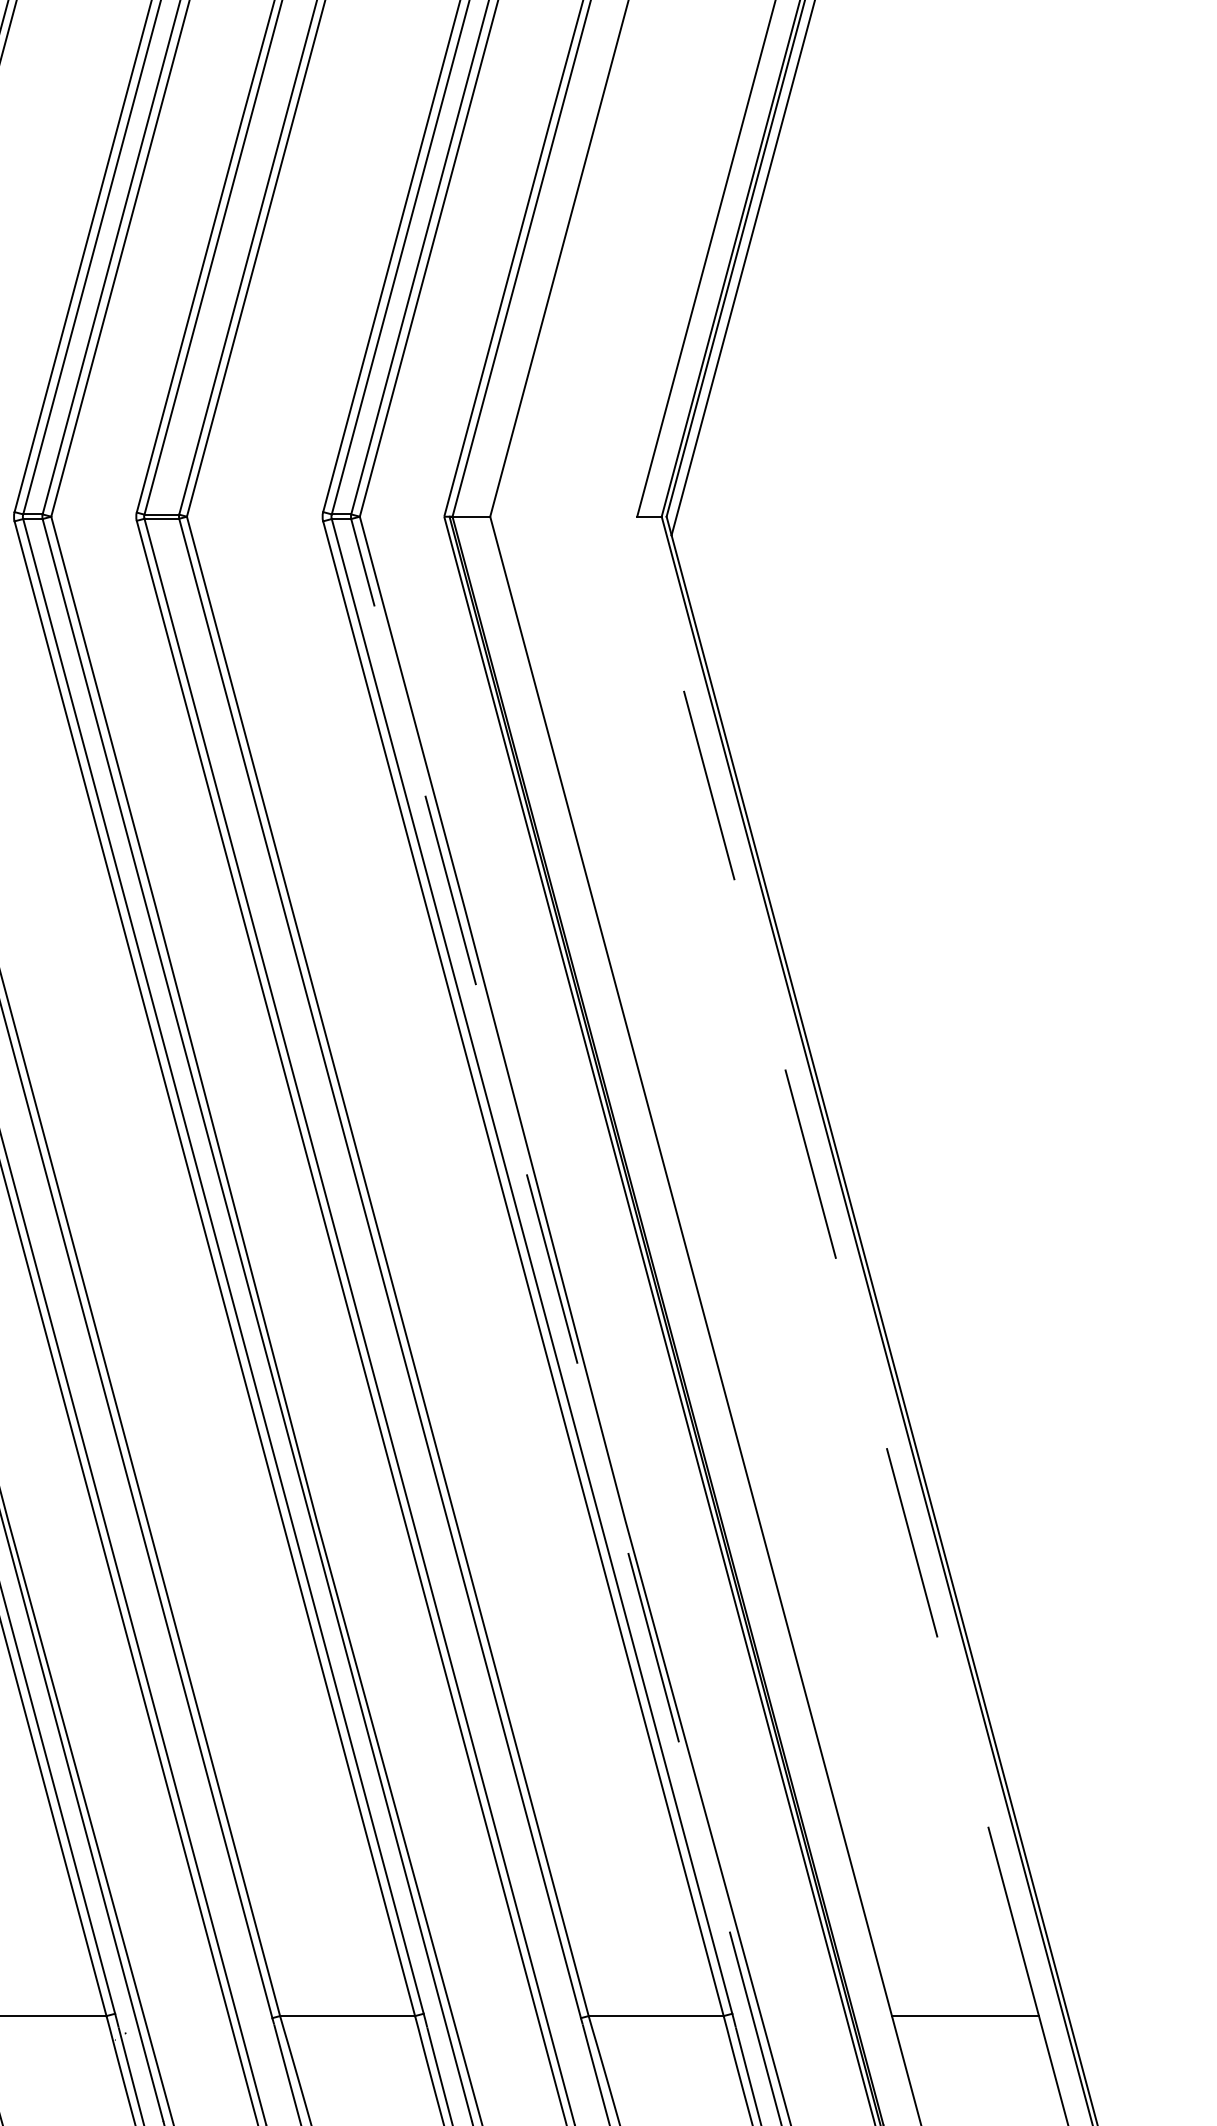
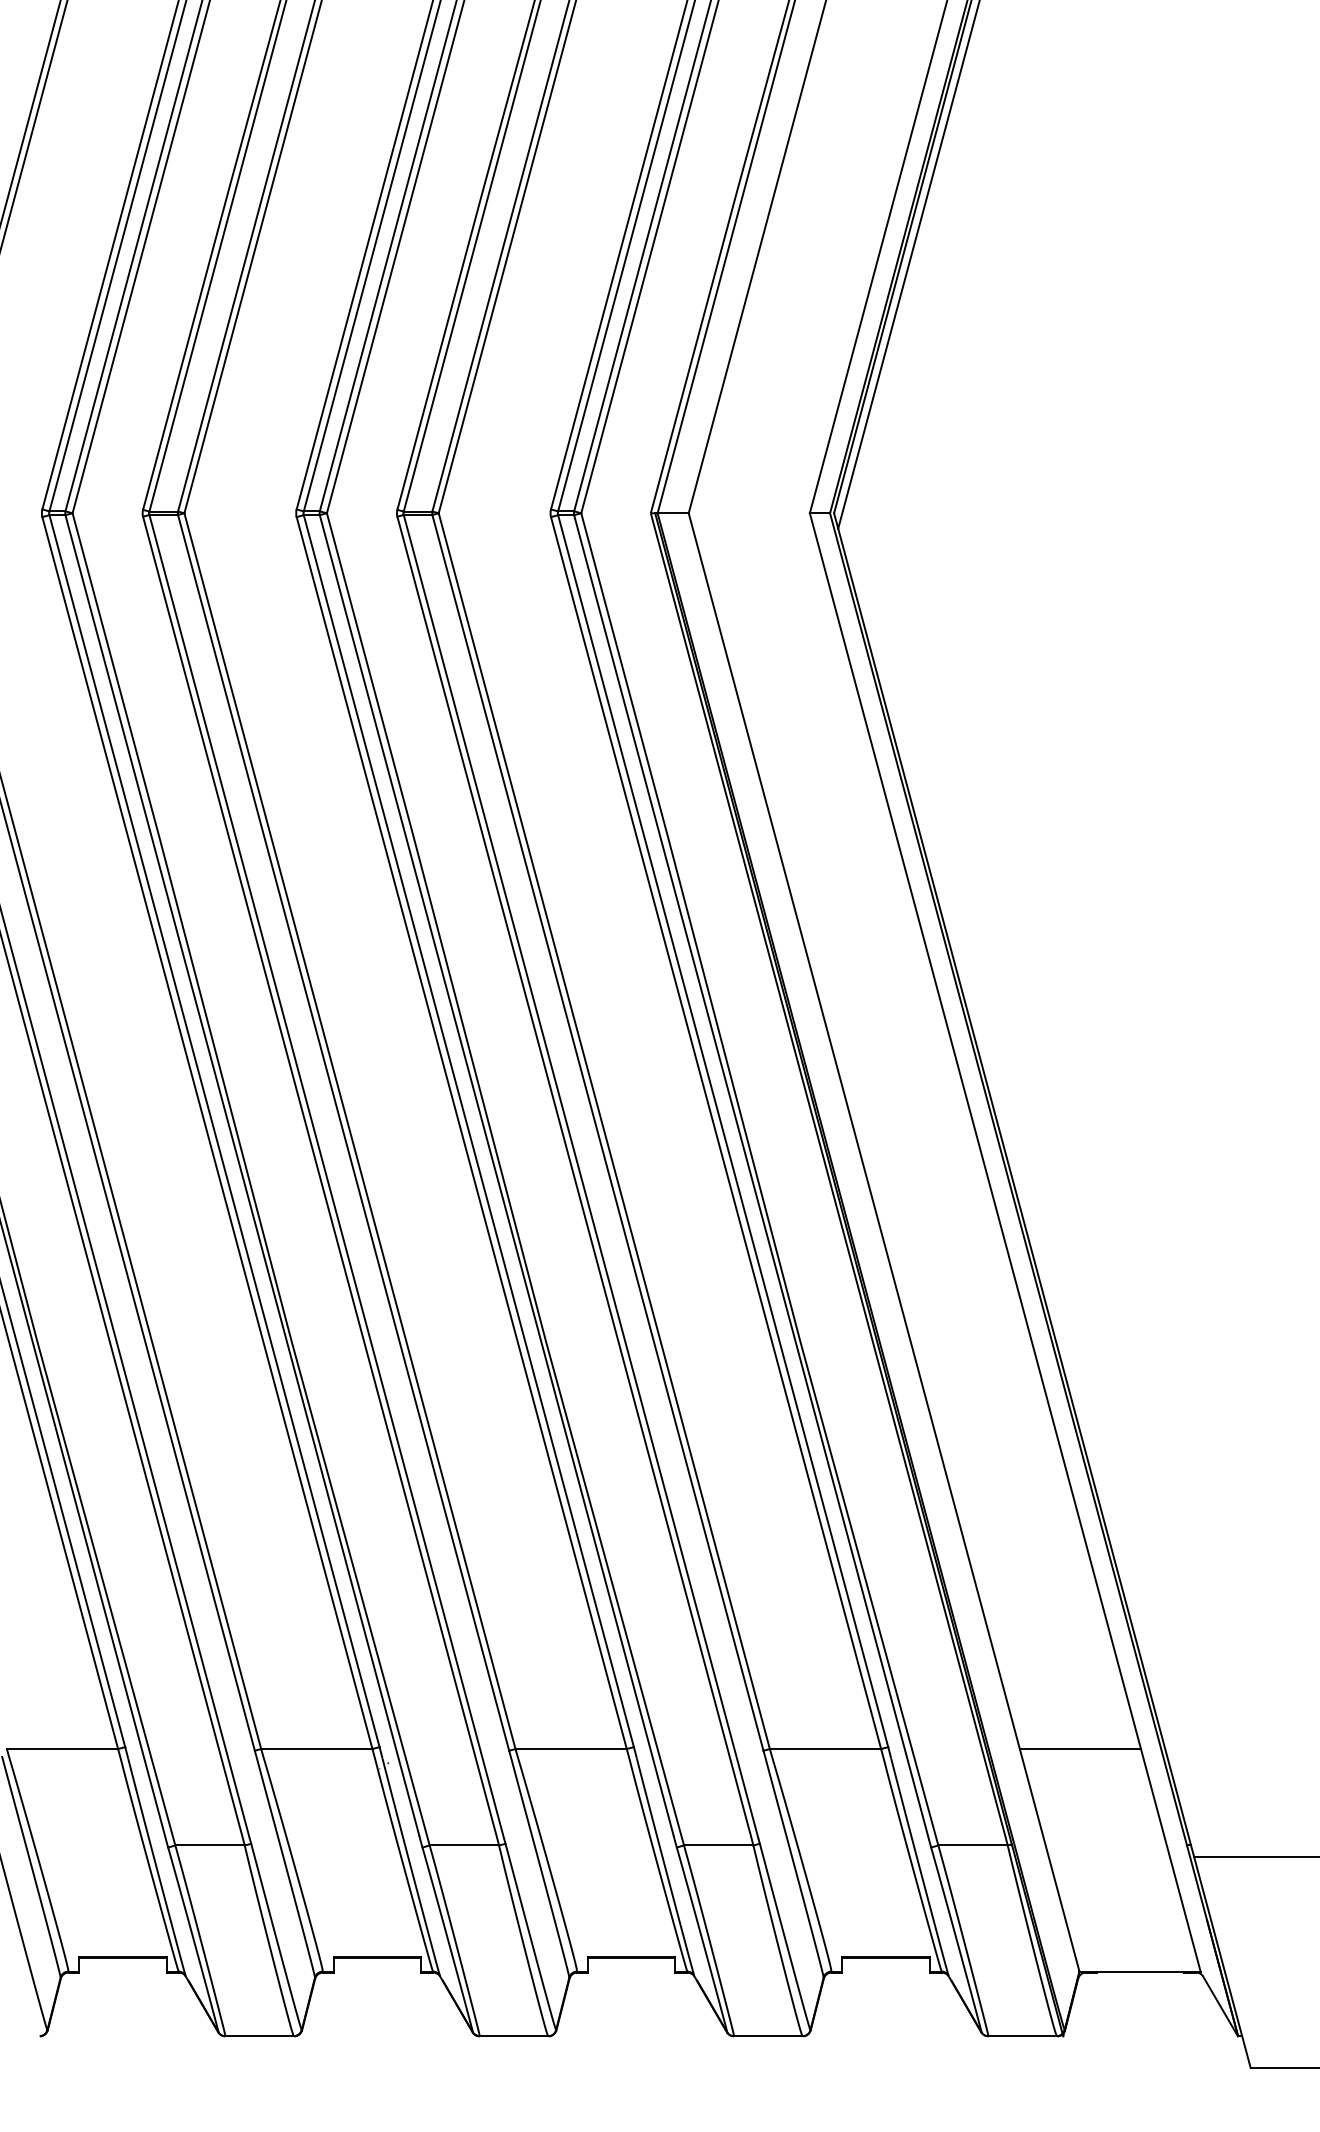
line: (838, 1266) -> (975, 1131), dashed -> solid
line: (565, 1318) -> (750, 1174), dashed -> solid

